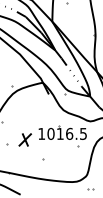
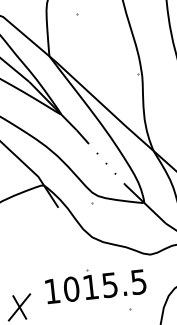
text: (69, 133) -> (109, 284), 1016.5 -> 1015.5

